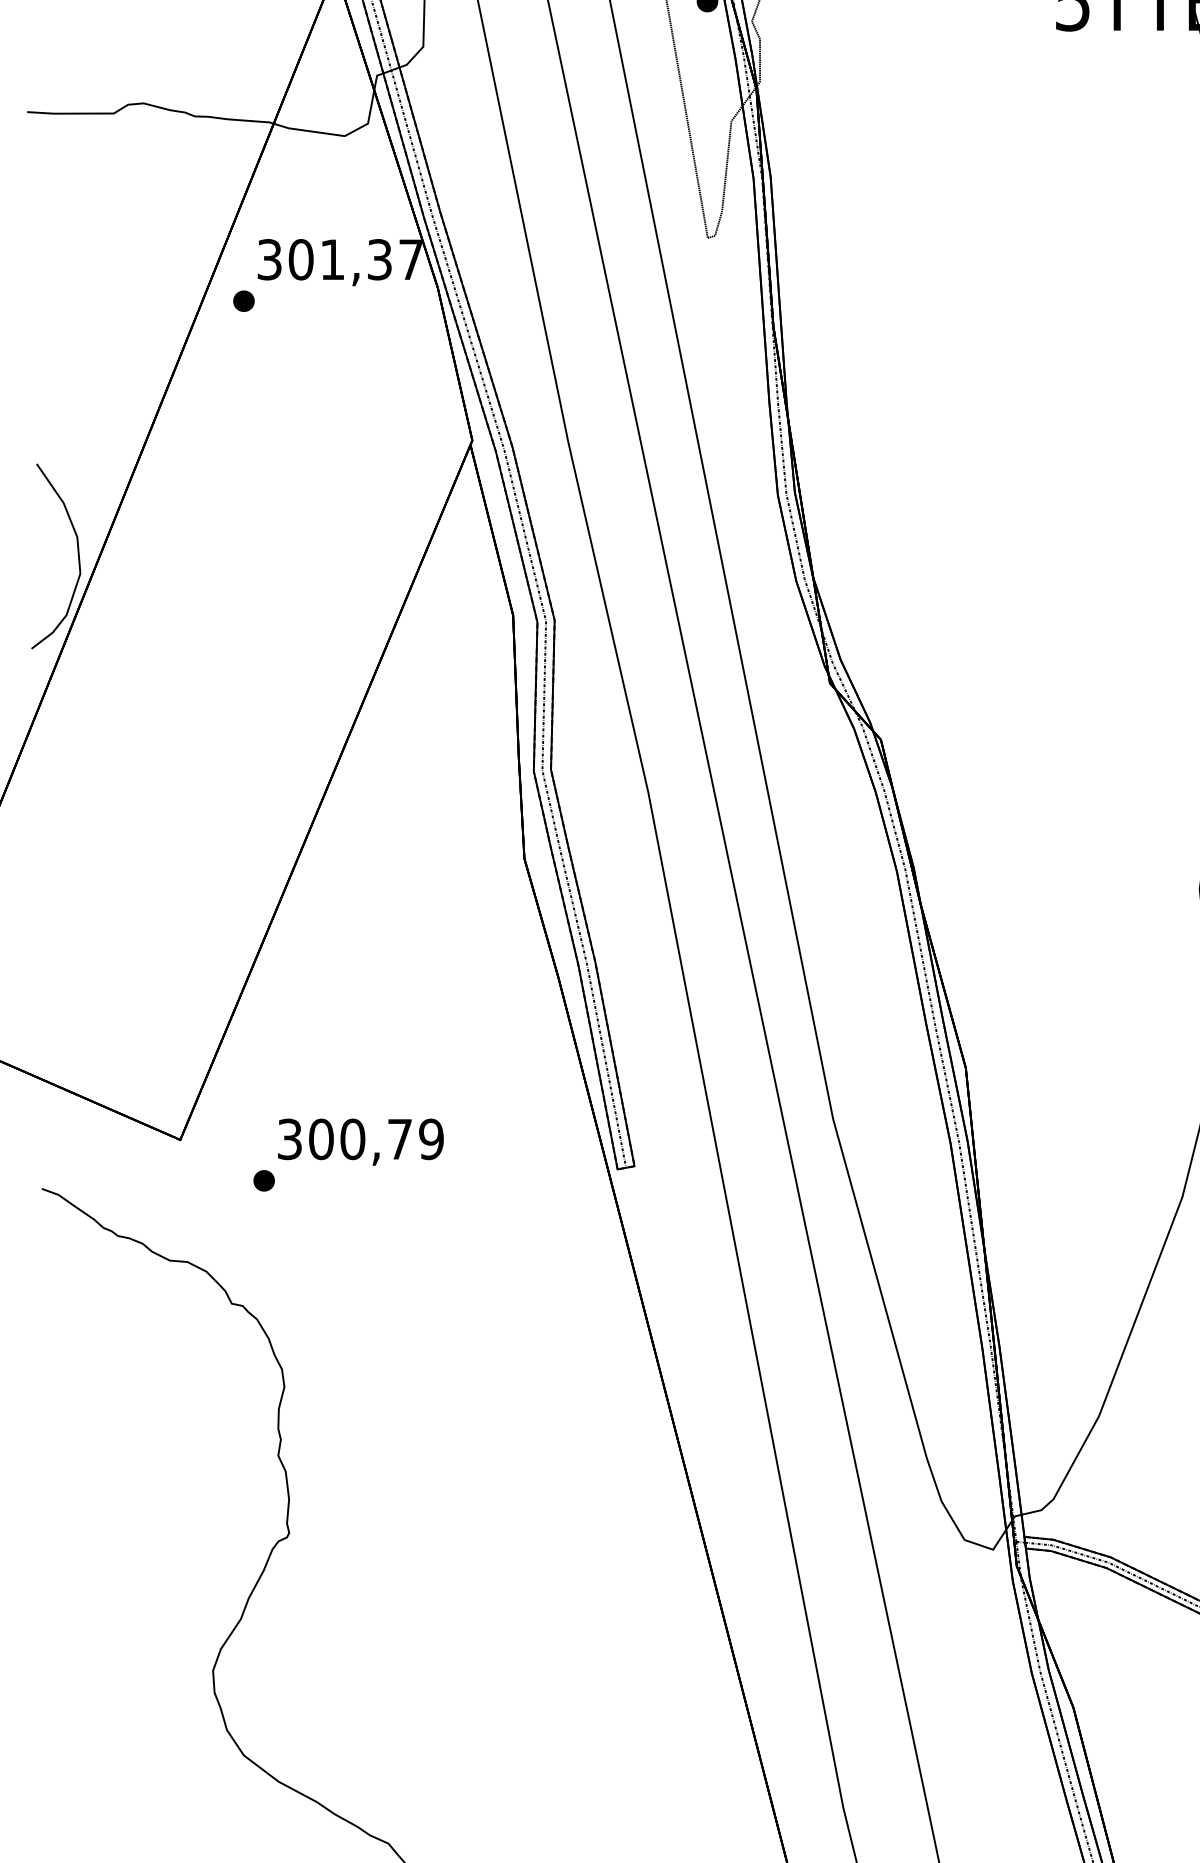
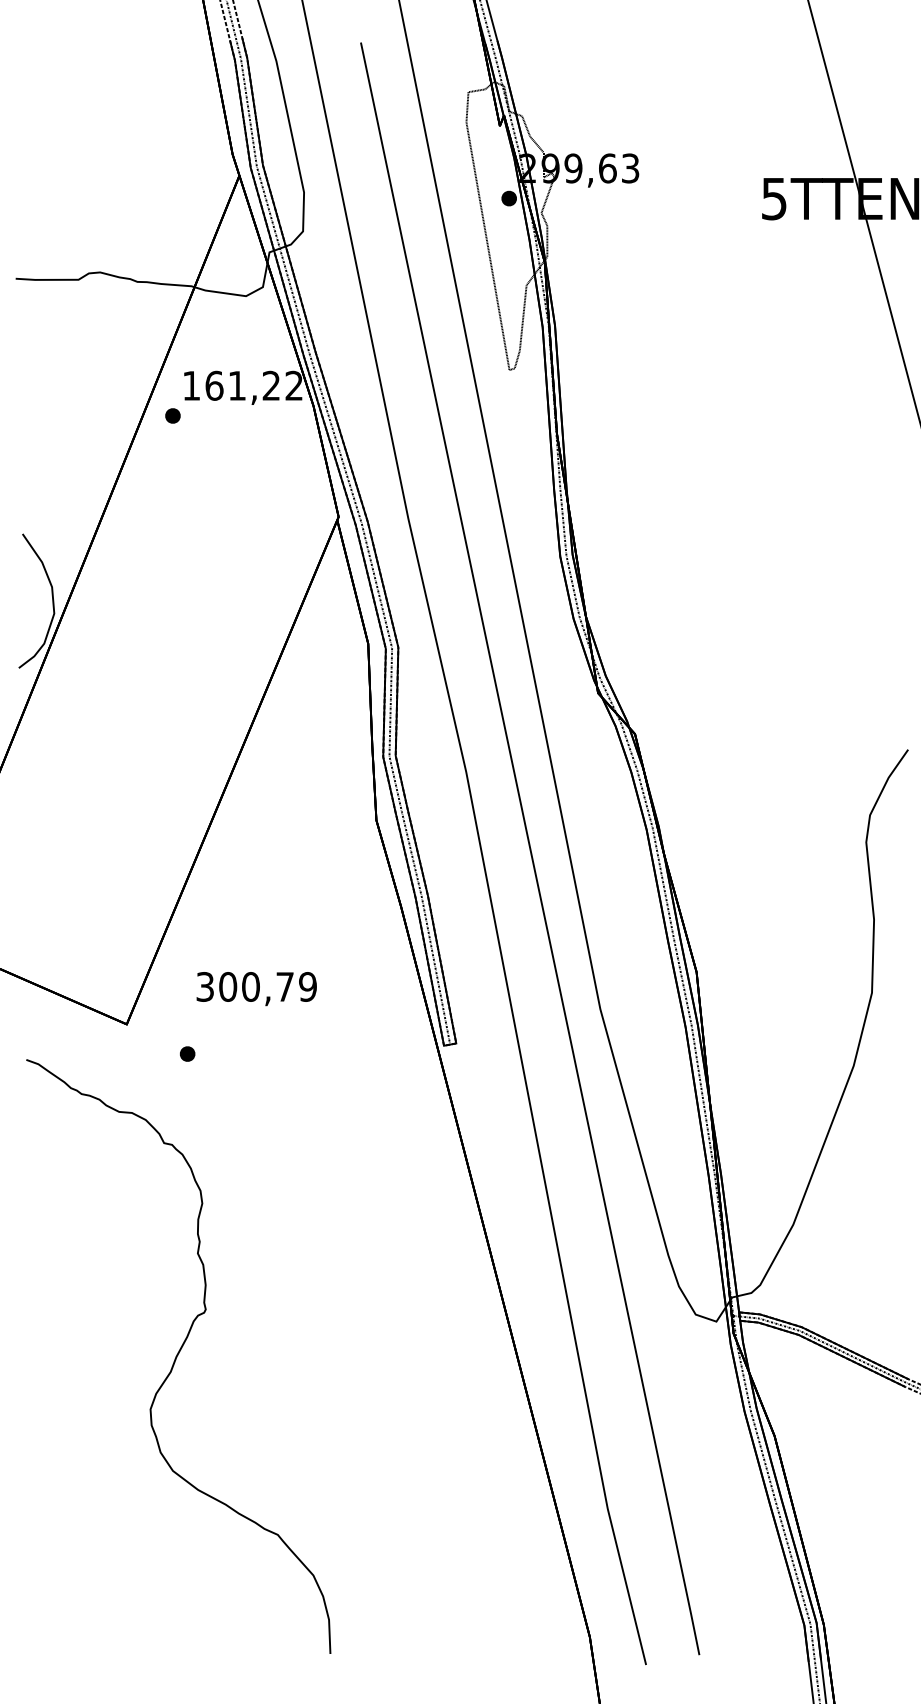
text: (339, 259) -> (242, 385), 301,37 -> 161,22
text: (360, 1142) -> (256, 989), moved

